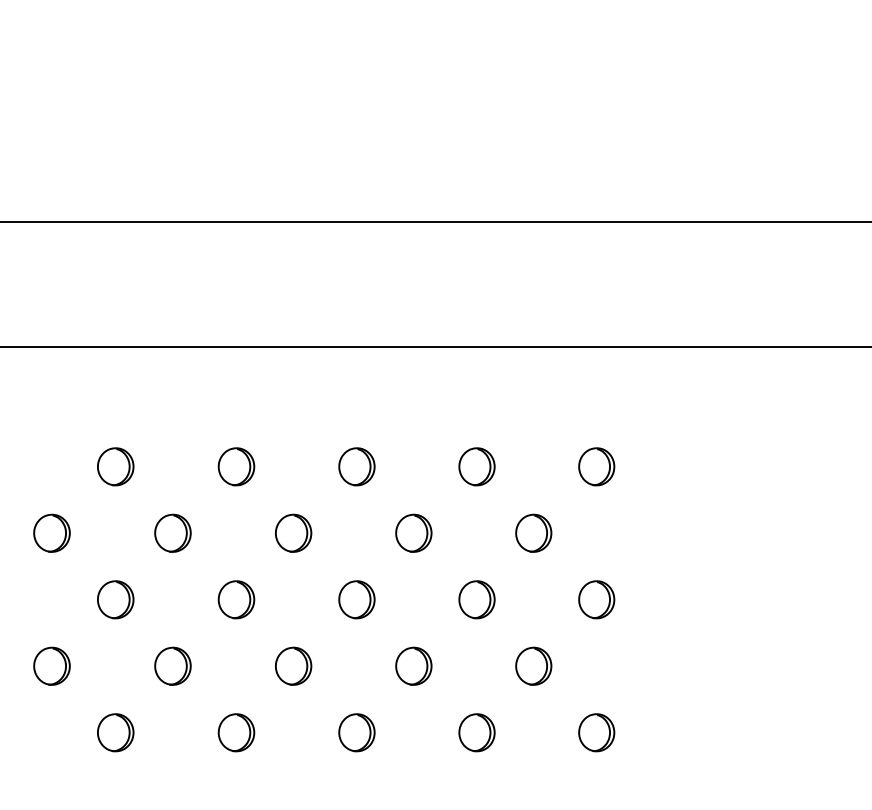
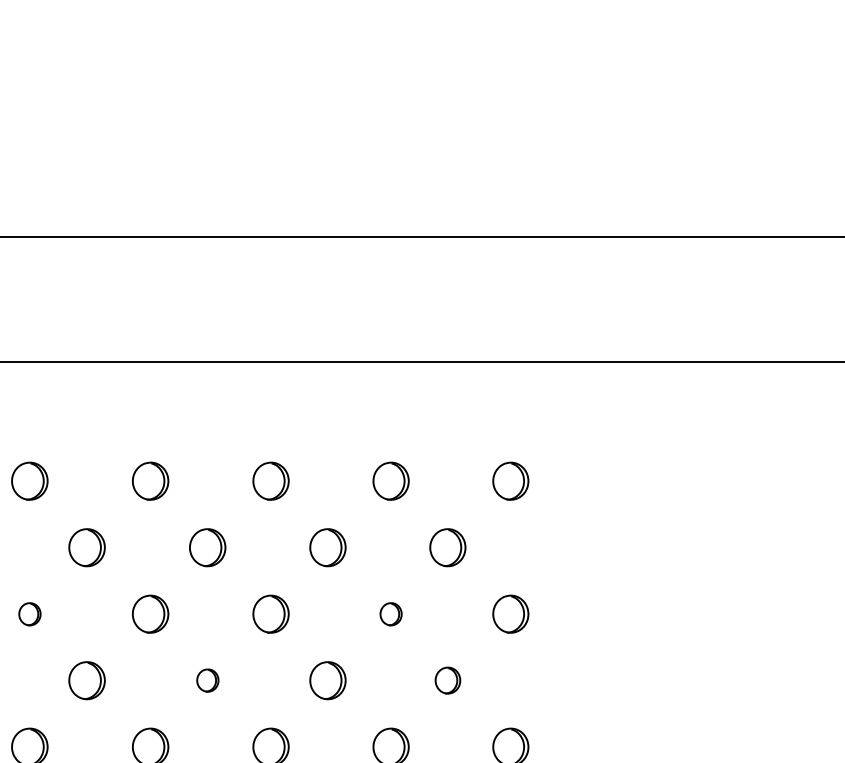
part: (115, 599) -> (29, 613), size x0.6
part: (476, 599) -> (390, 613), size x0.6
part: (293, 665) -> (207, 679), size x0.6
part: (533, 665) -> (447, 679), size x0.7

